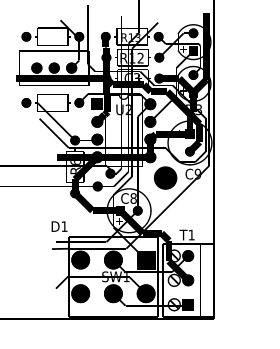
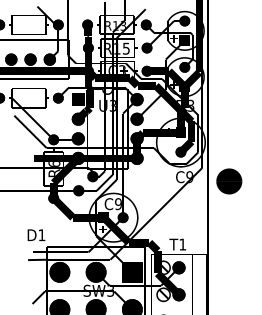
text: (140, 57) -> (126, 47), R12 -> R15
text: (127, 110) -> (111, 106), U2 -> U3
part: (165, 177) -> (229, 180), moved
text: (133, 198) -> (118, 204), C8 -> C9
text: (126, 277) -> (110, 291), SW1 -> SW3

